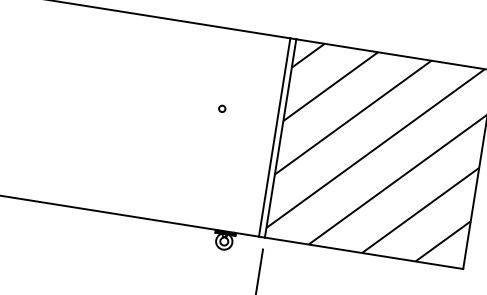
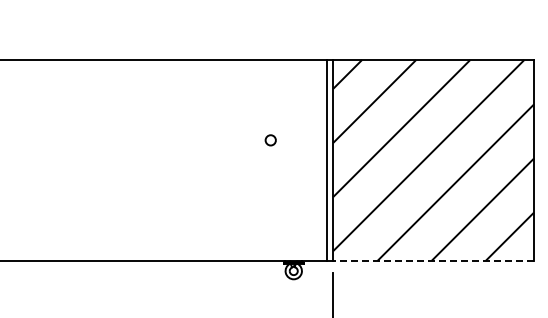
circle: (222, 109) -> (271, 140), size x1.6
line: (363, 252) -> (433, 260), solid -> dashed

